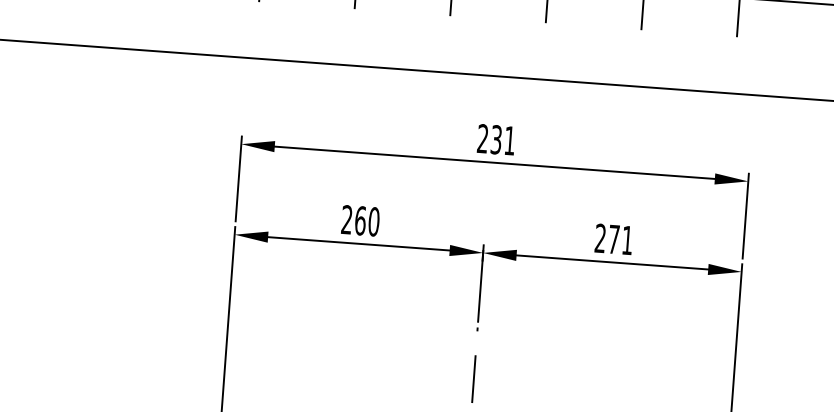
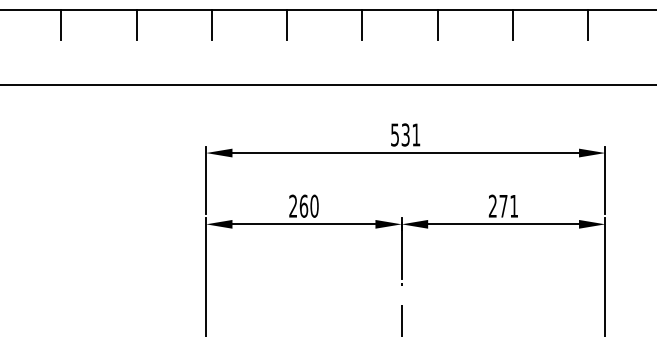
text: (482, 138) -> (394, 134), 231 -> 531

